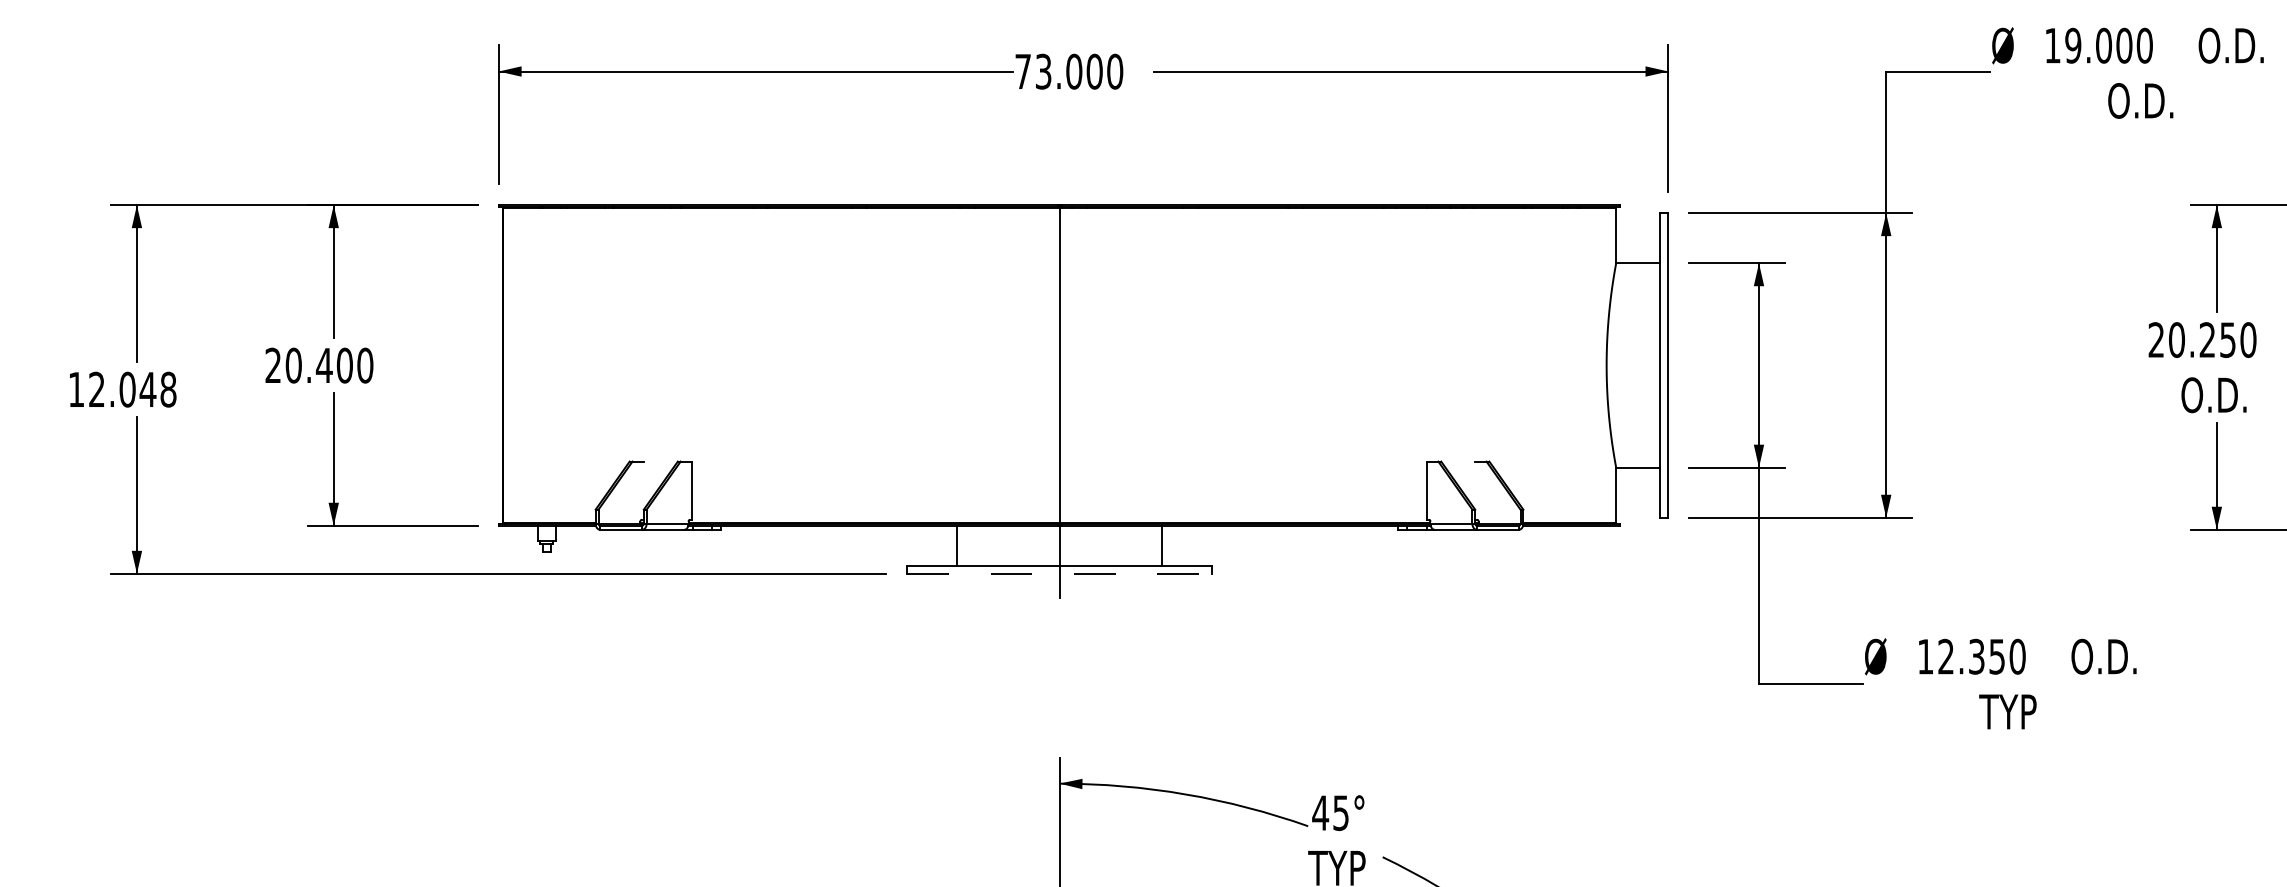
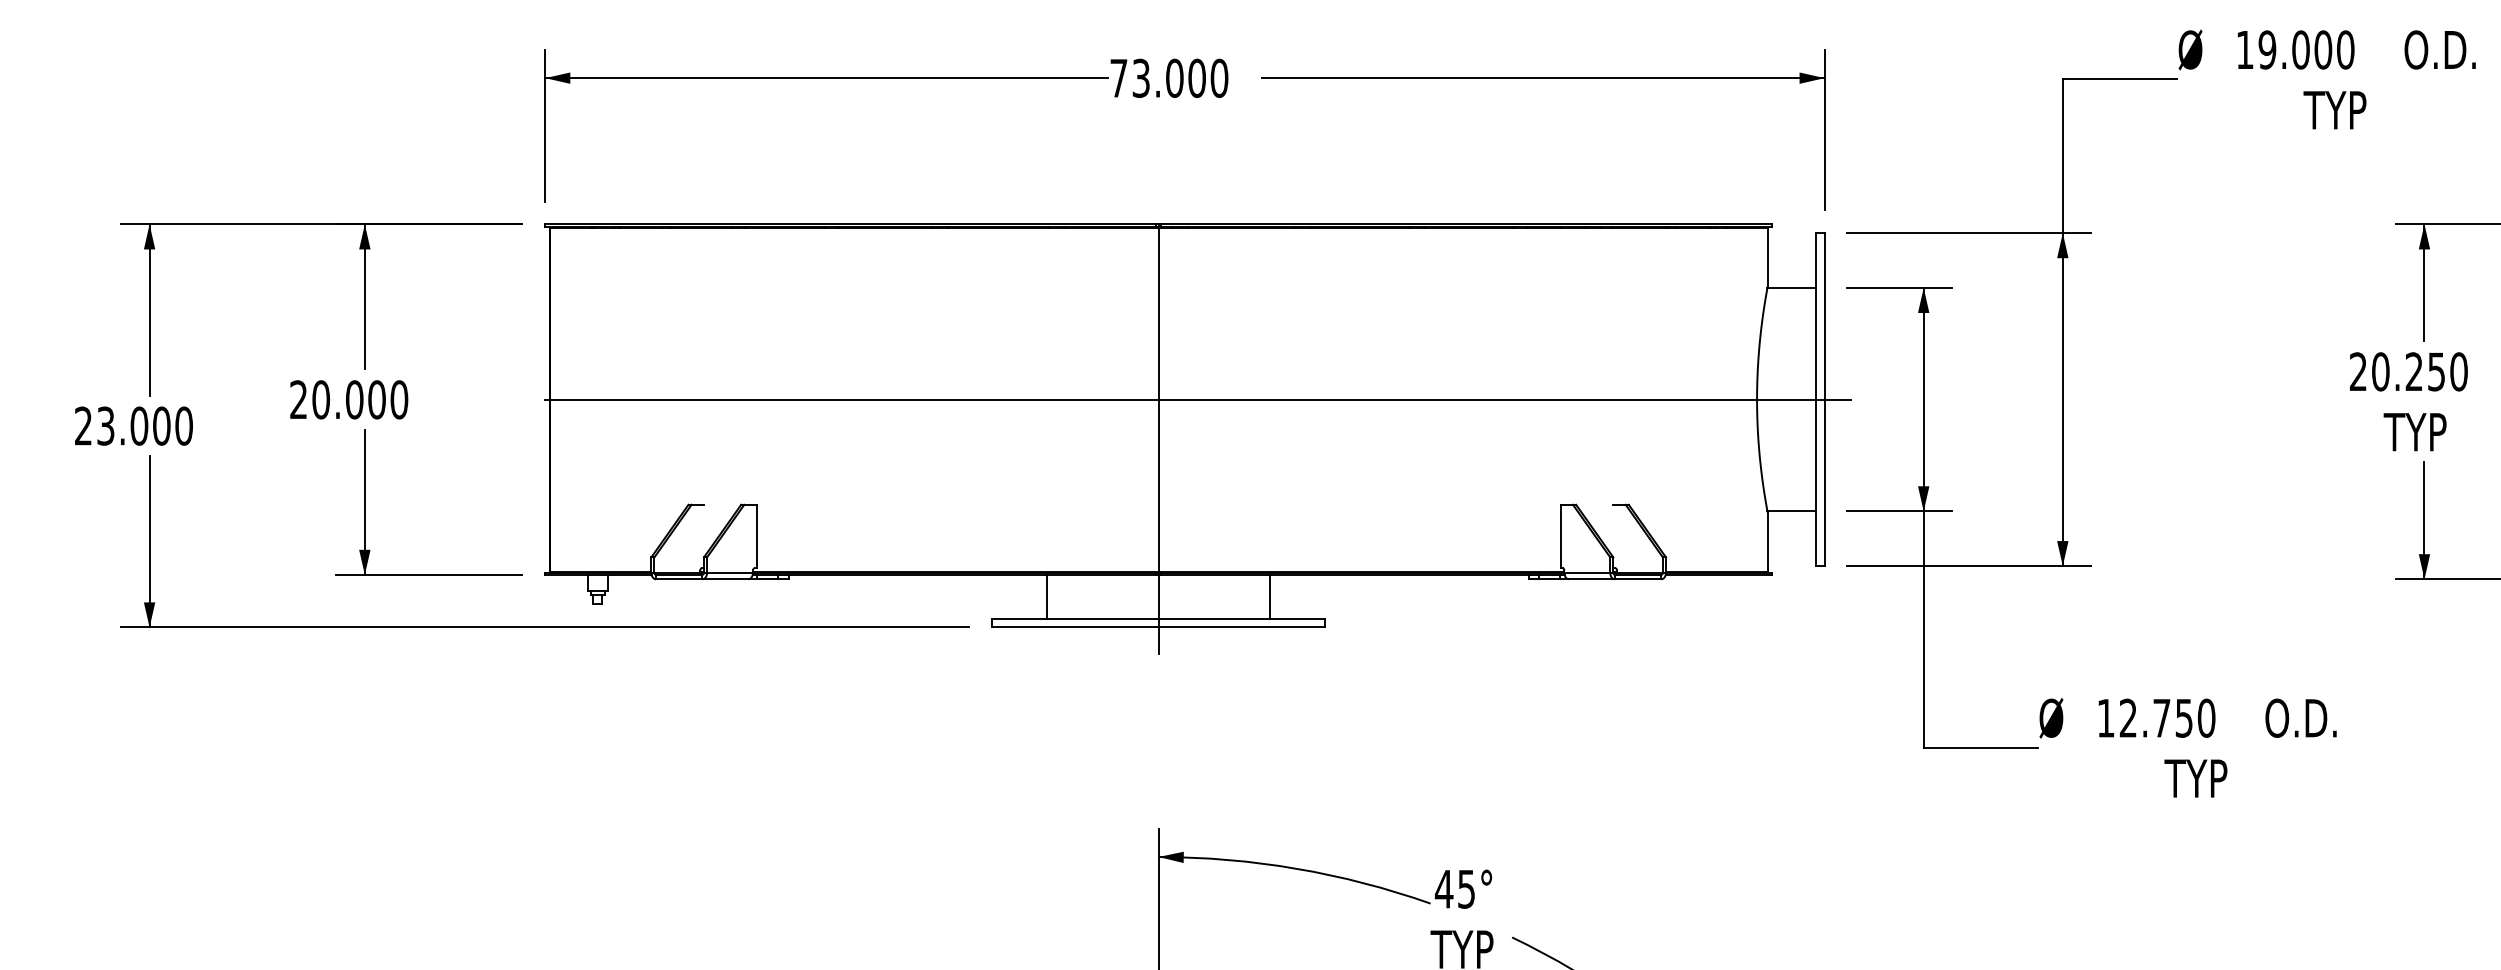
text: (2139, 100) -> (2339, 109), O.D. -> TYP
text: (324, 365) -> (354, 399), 20.400 -> 20.000
line: (1095, 365) -> (1197, 399), added
text: (122, 389) -> (133, 425), 12.048 -> 23.000
text: (2212, 394) -> (2419, 431), O.D. -> TYP
line: (1060, 573) -> (1159, 627), dashed -> solid
text: (1976, 656) -> (2161, 717), 12.350 -> 12.750

